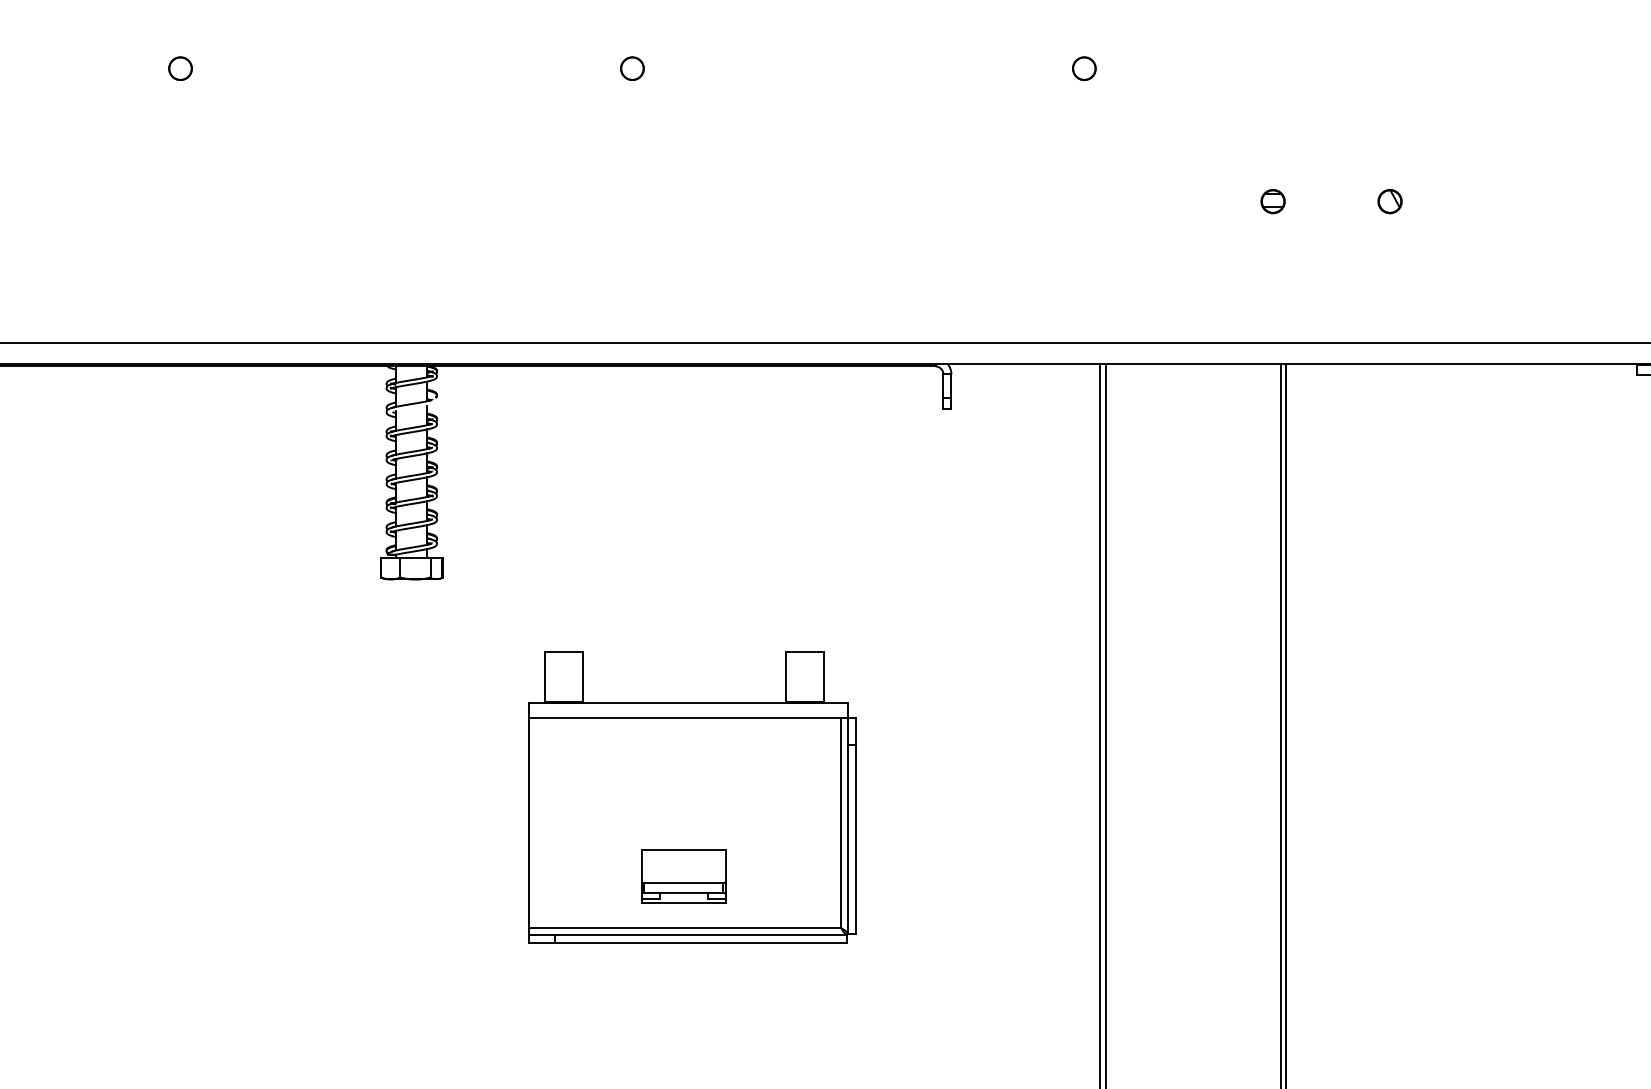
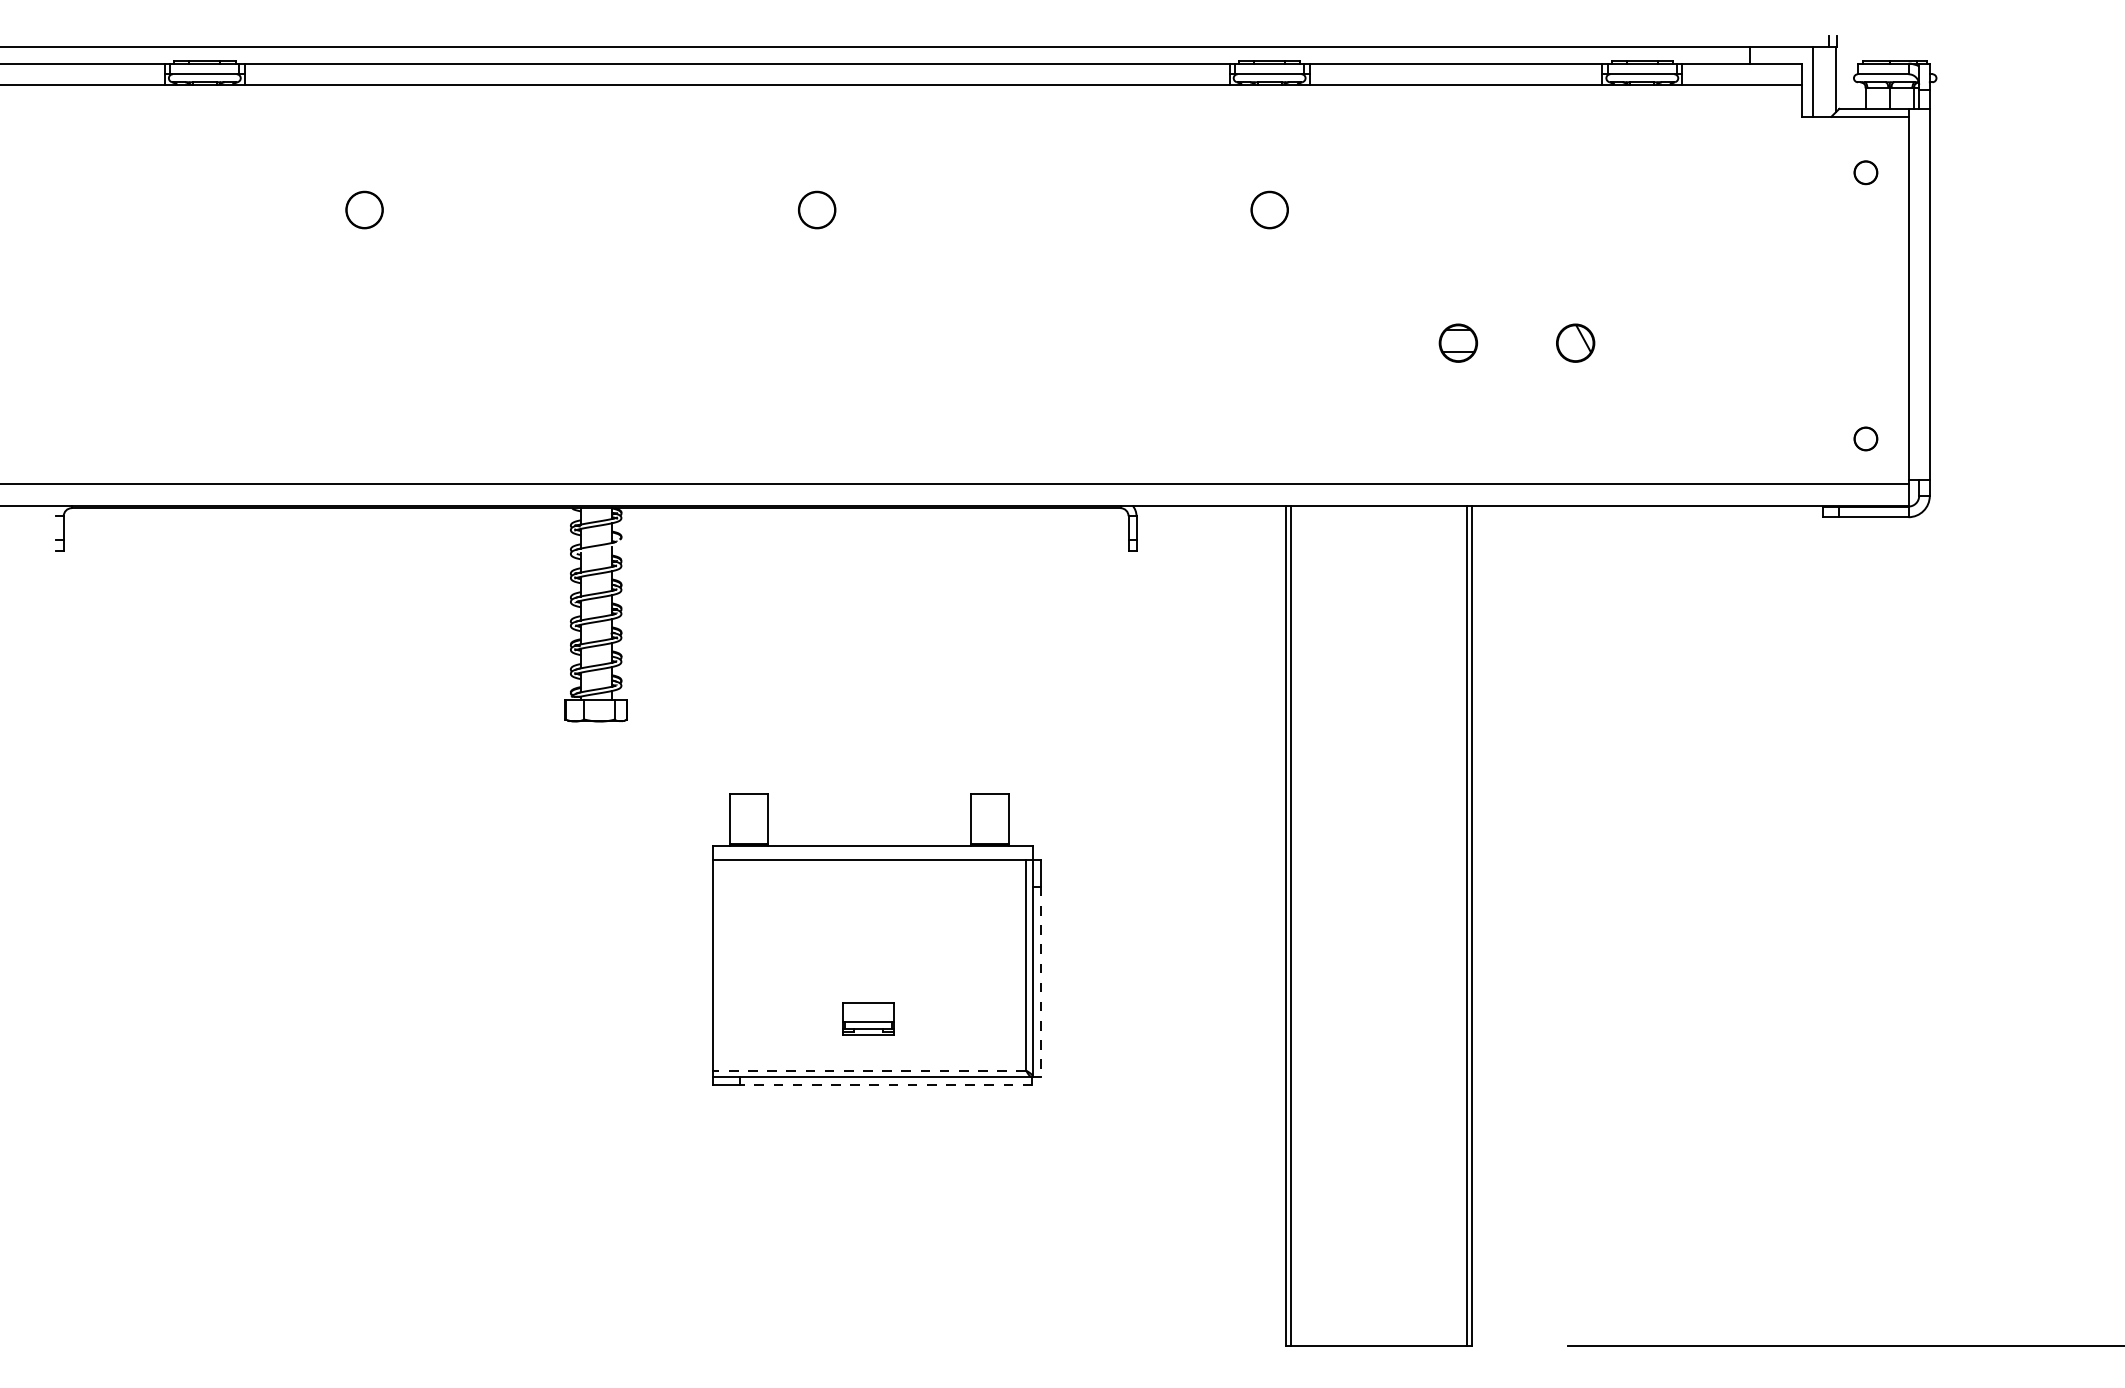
part: (180, 68) -> (364, 209), size x1.6
part: (631, 68) -> (816, 209), size x1.6
part: (1084, 68) -> (1269, 209), size x1.6
part: (1272, 200) -> (1458, 342), size x1.6
part: (1389, 200) -> (1575, 342), size x1.6
line: (855, 839) -> (1040, 981), solid -> dashed
part: (683, 876) -> (868, 1018), size x0.6
line: (684, 927) -> (869, 1070), solid -> dashed
line: (700, 942) -> (885, 1085), solid -> dashed

